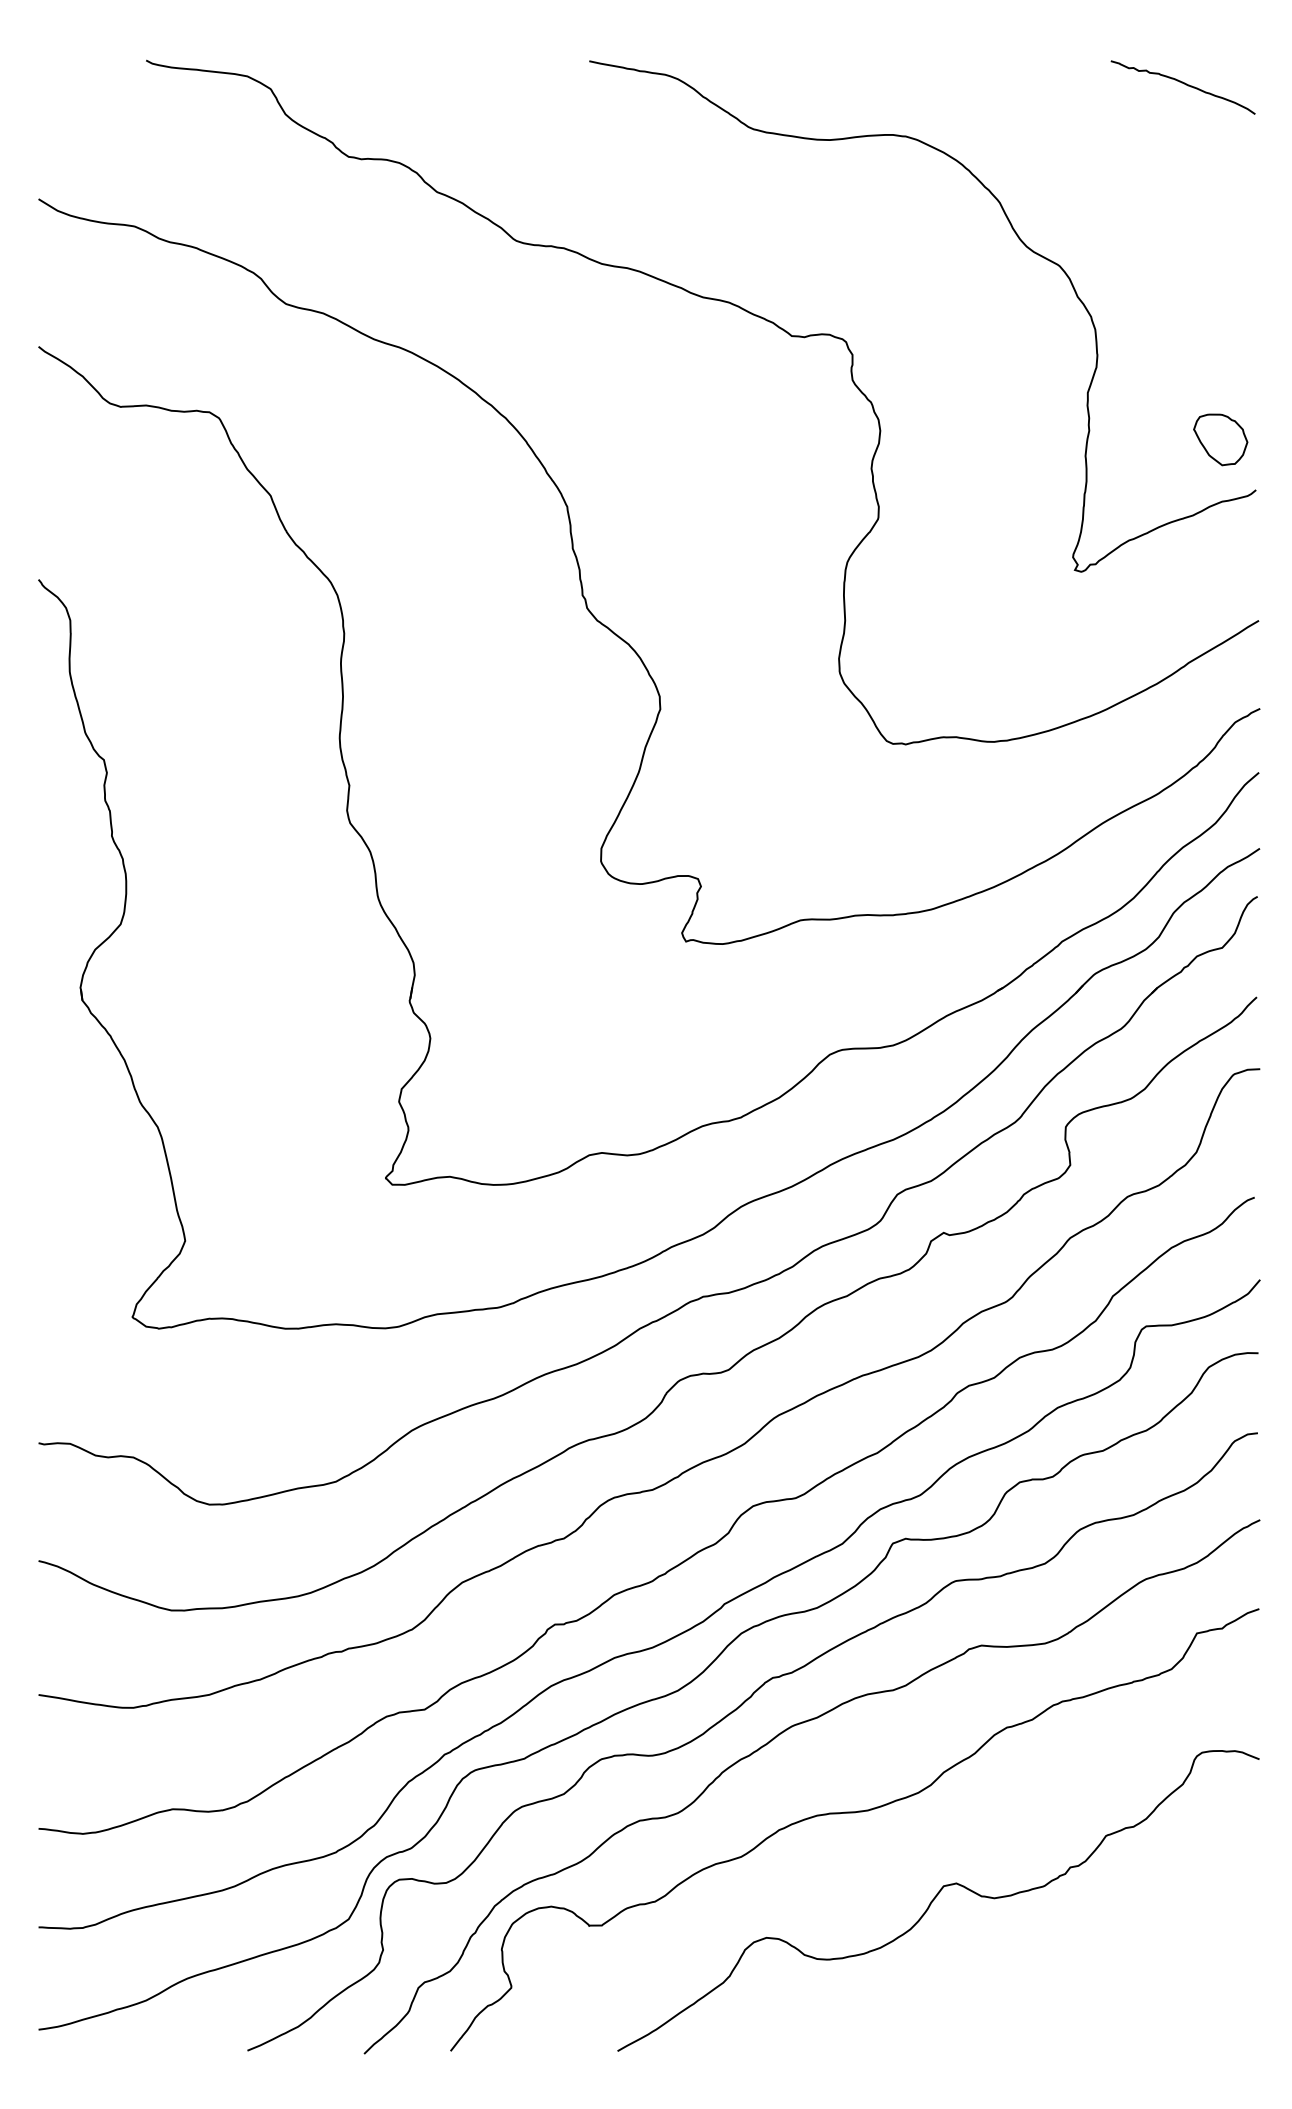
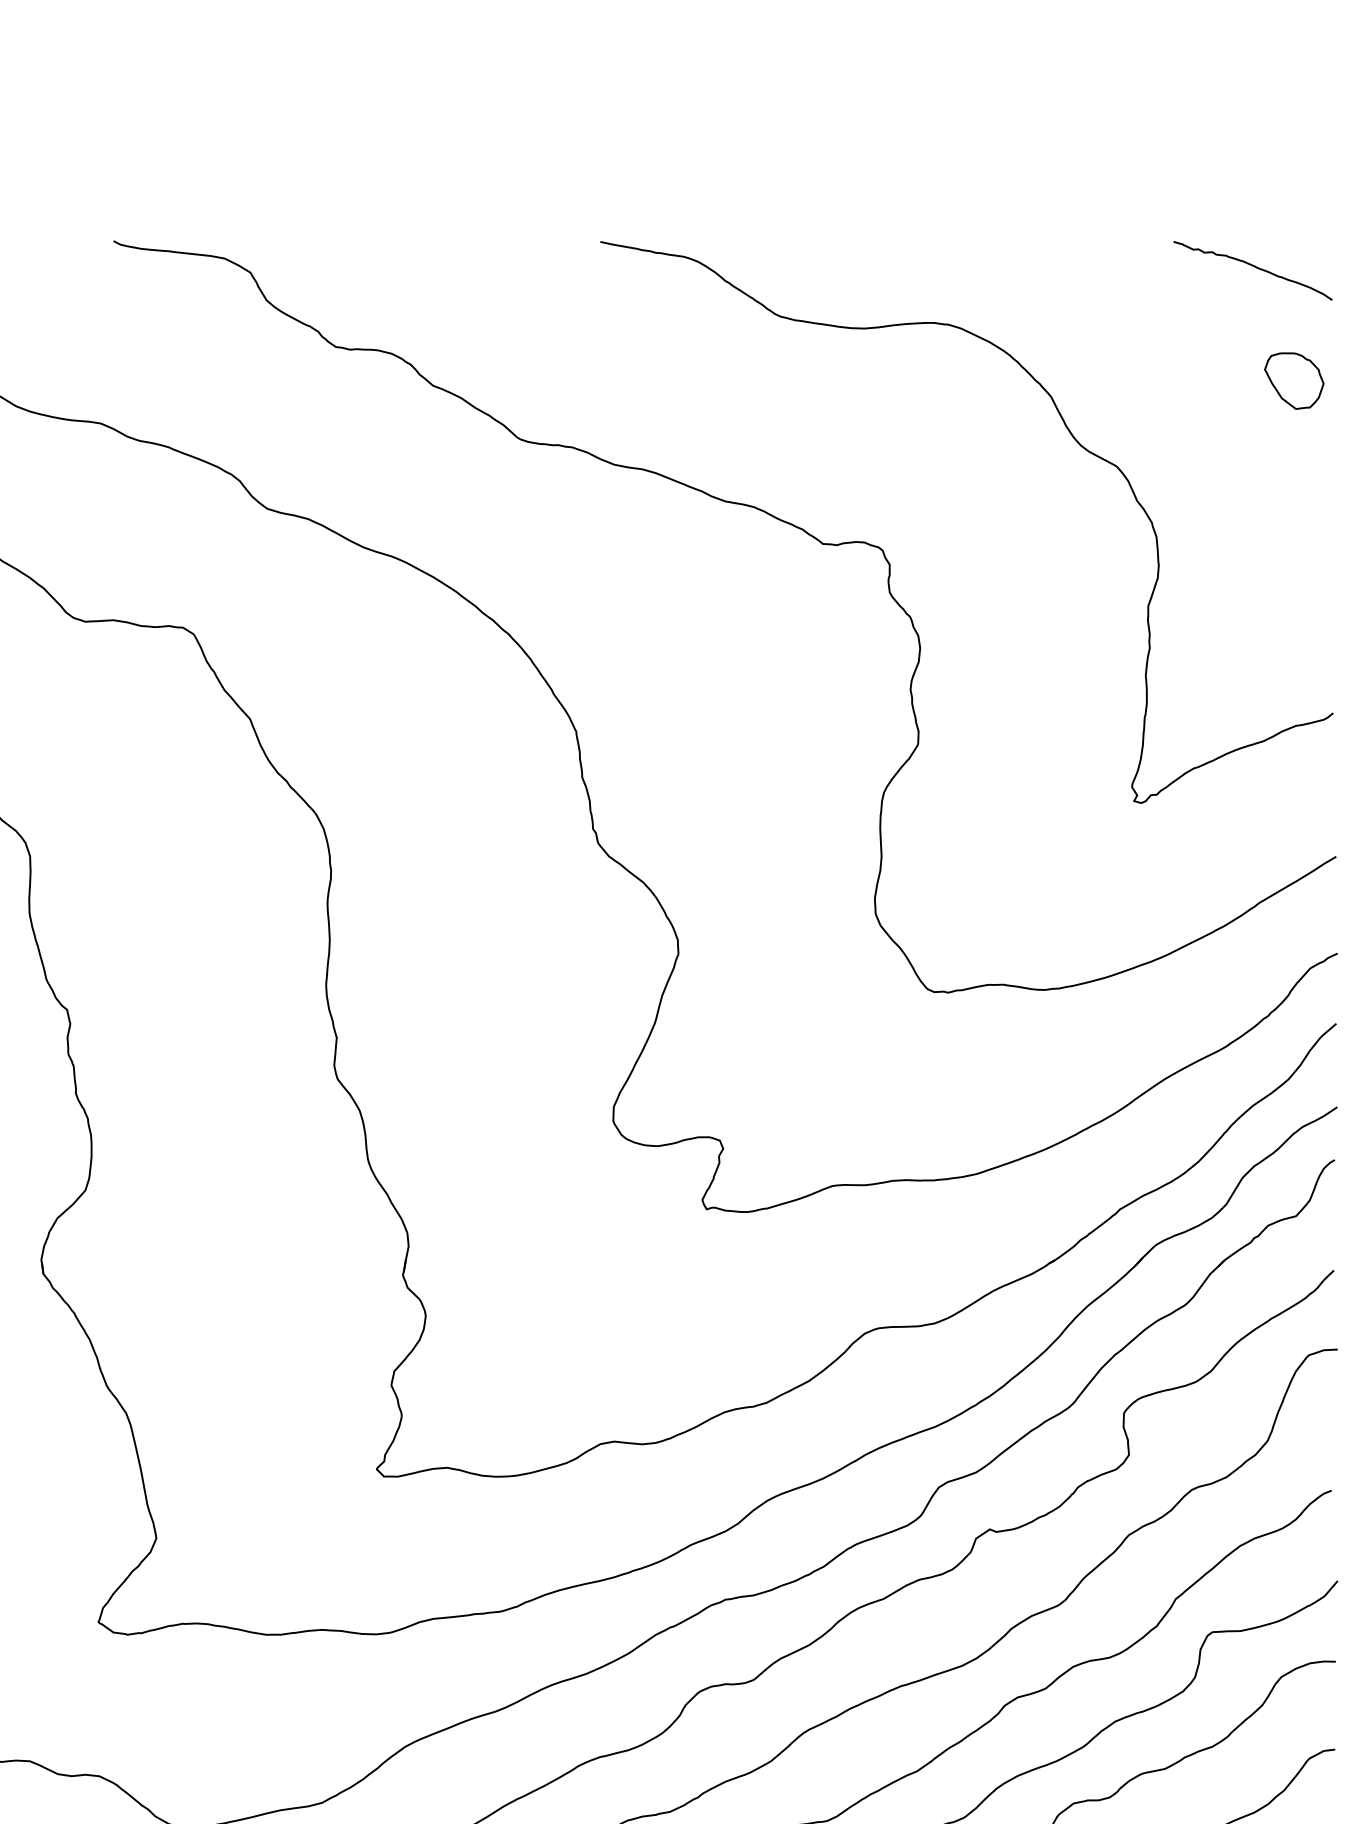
part: (1220, 439) -> (1294, 380), moved

